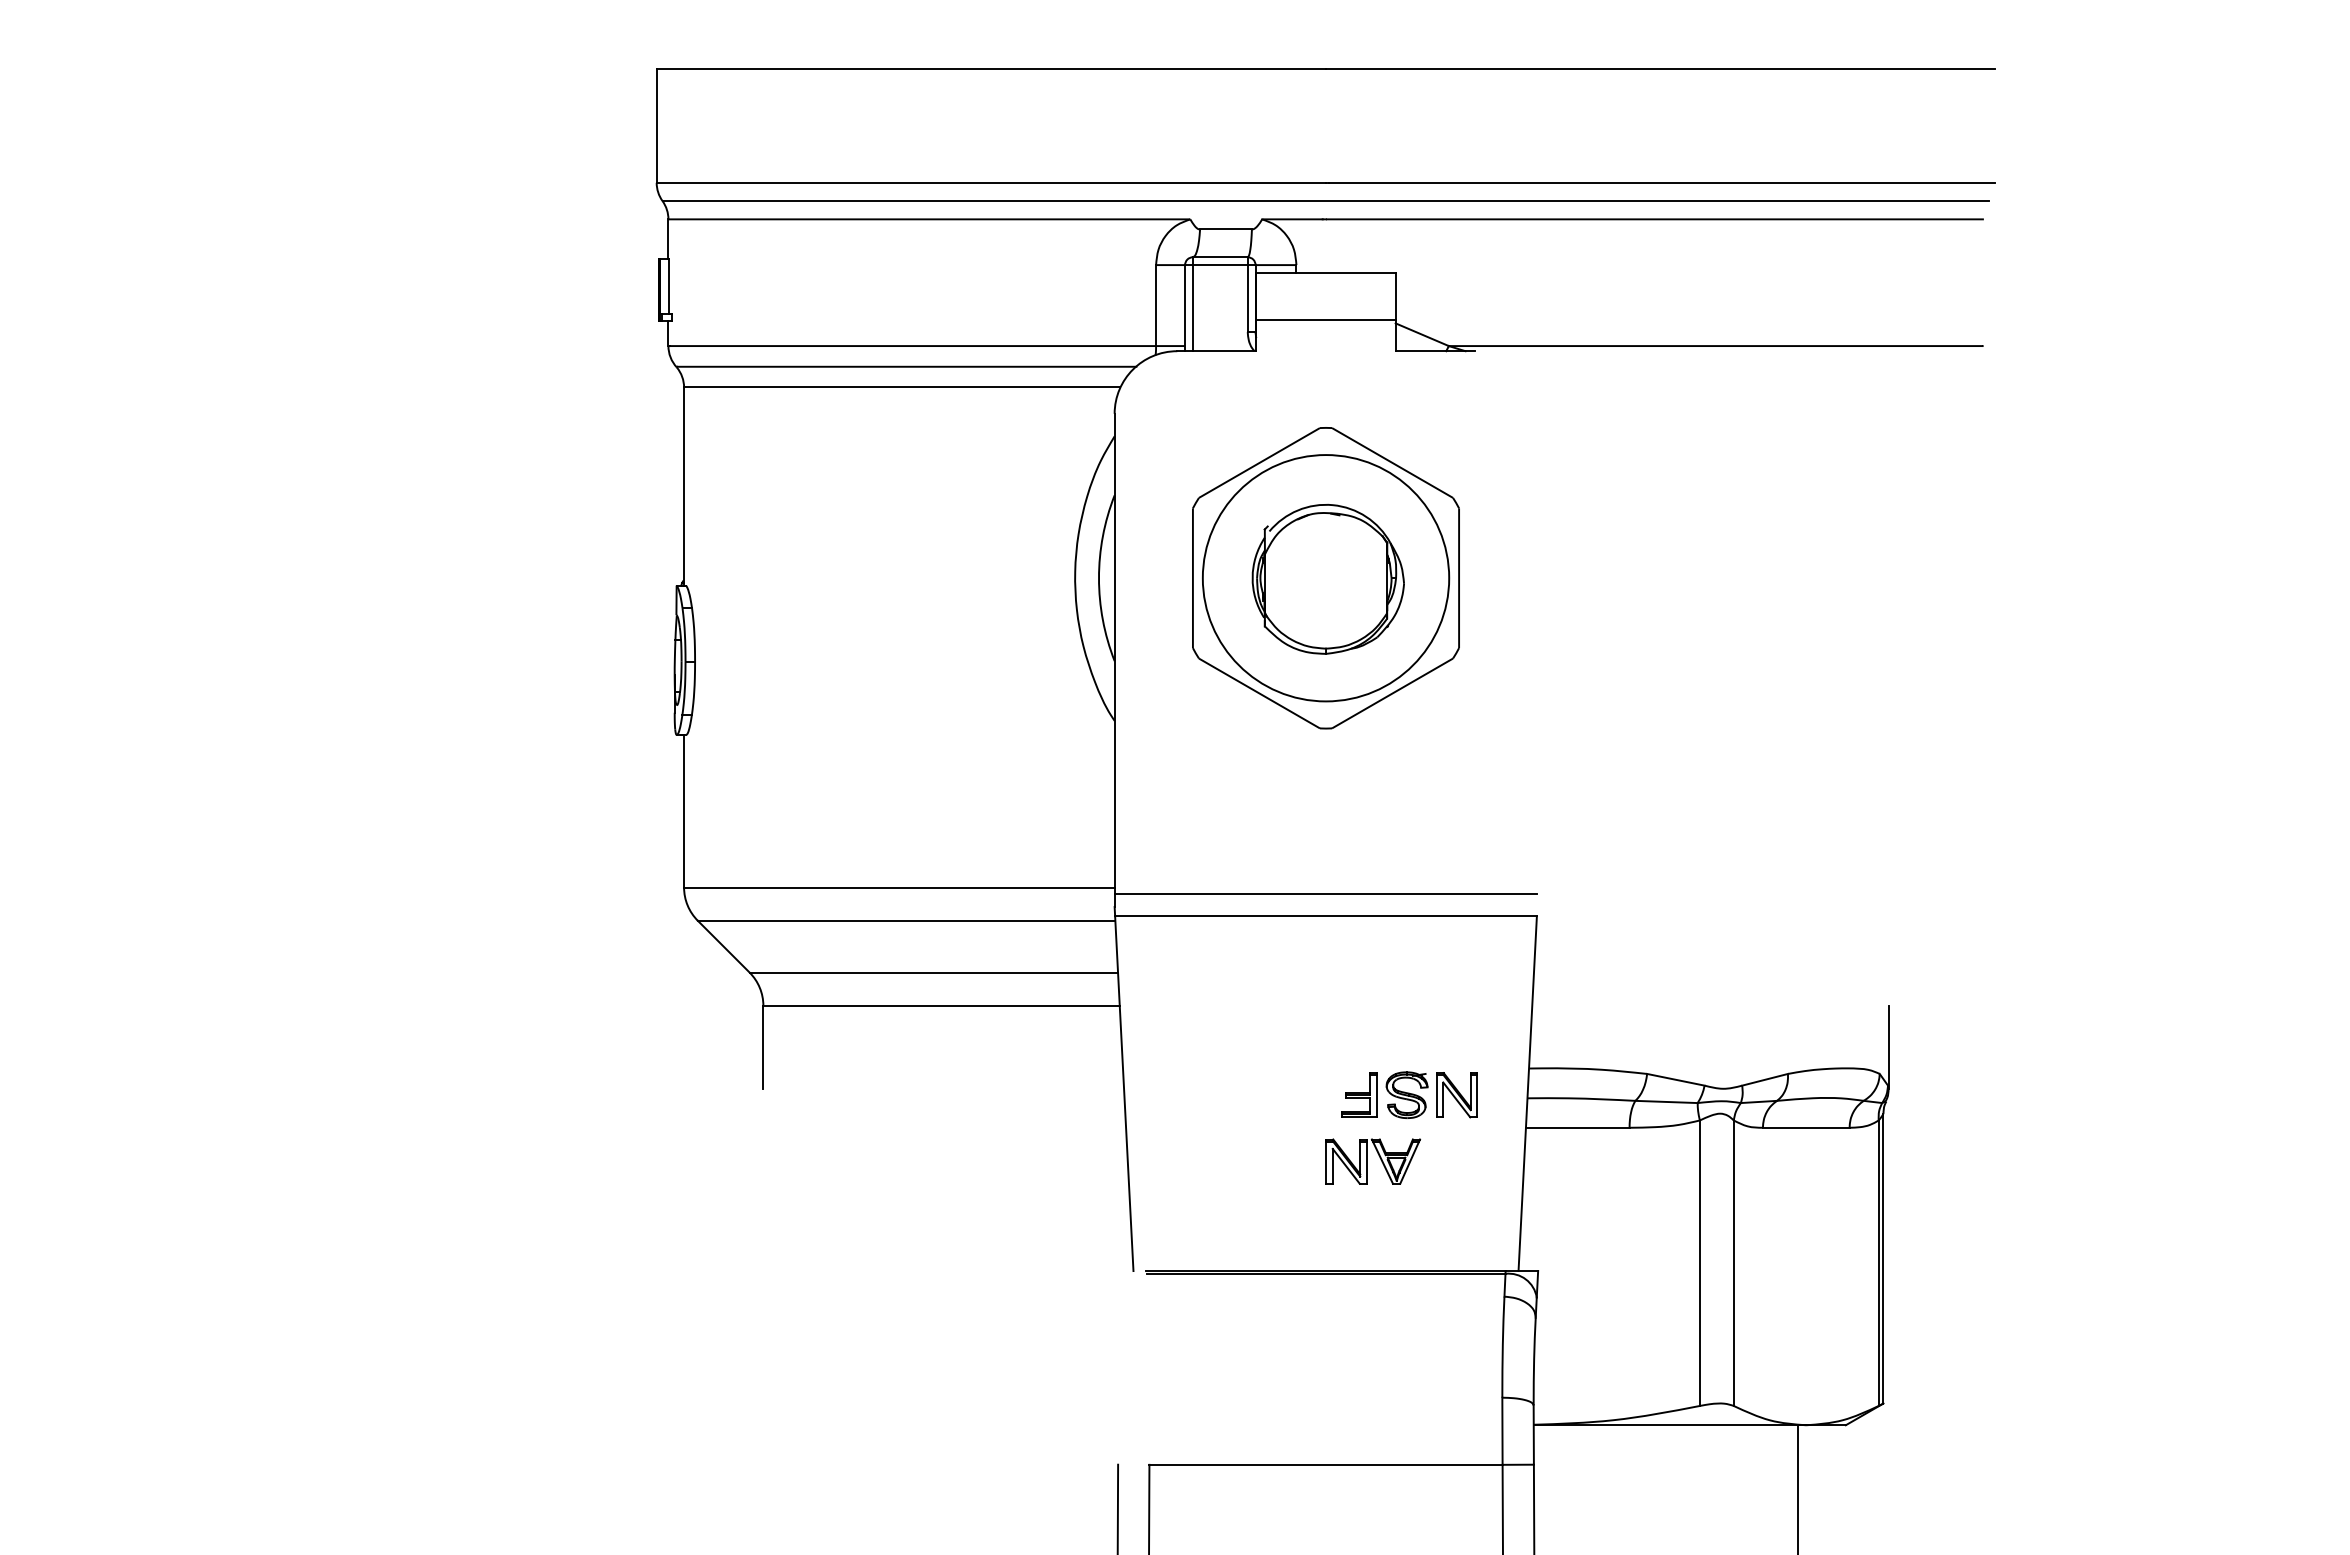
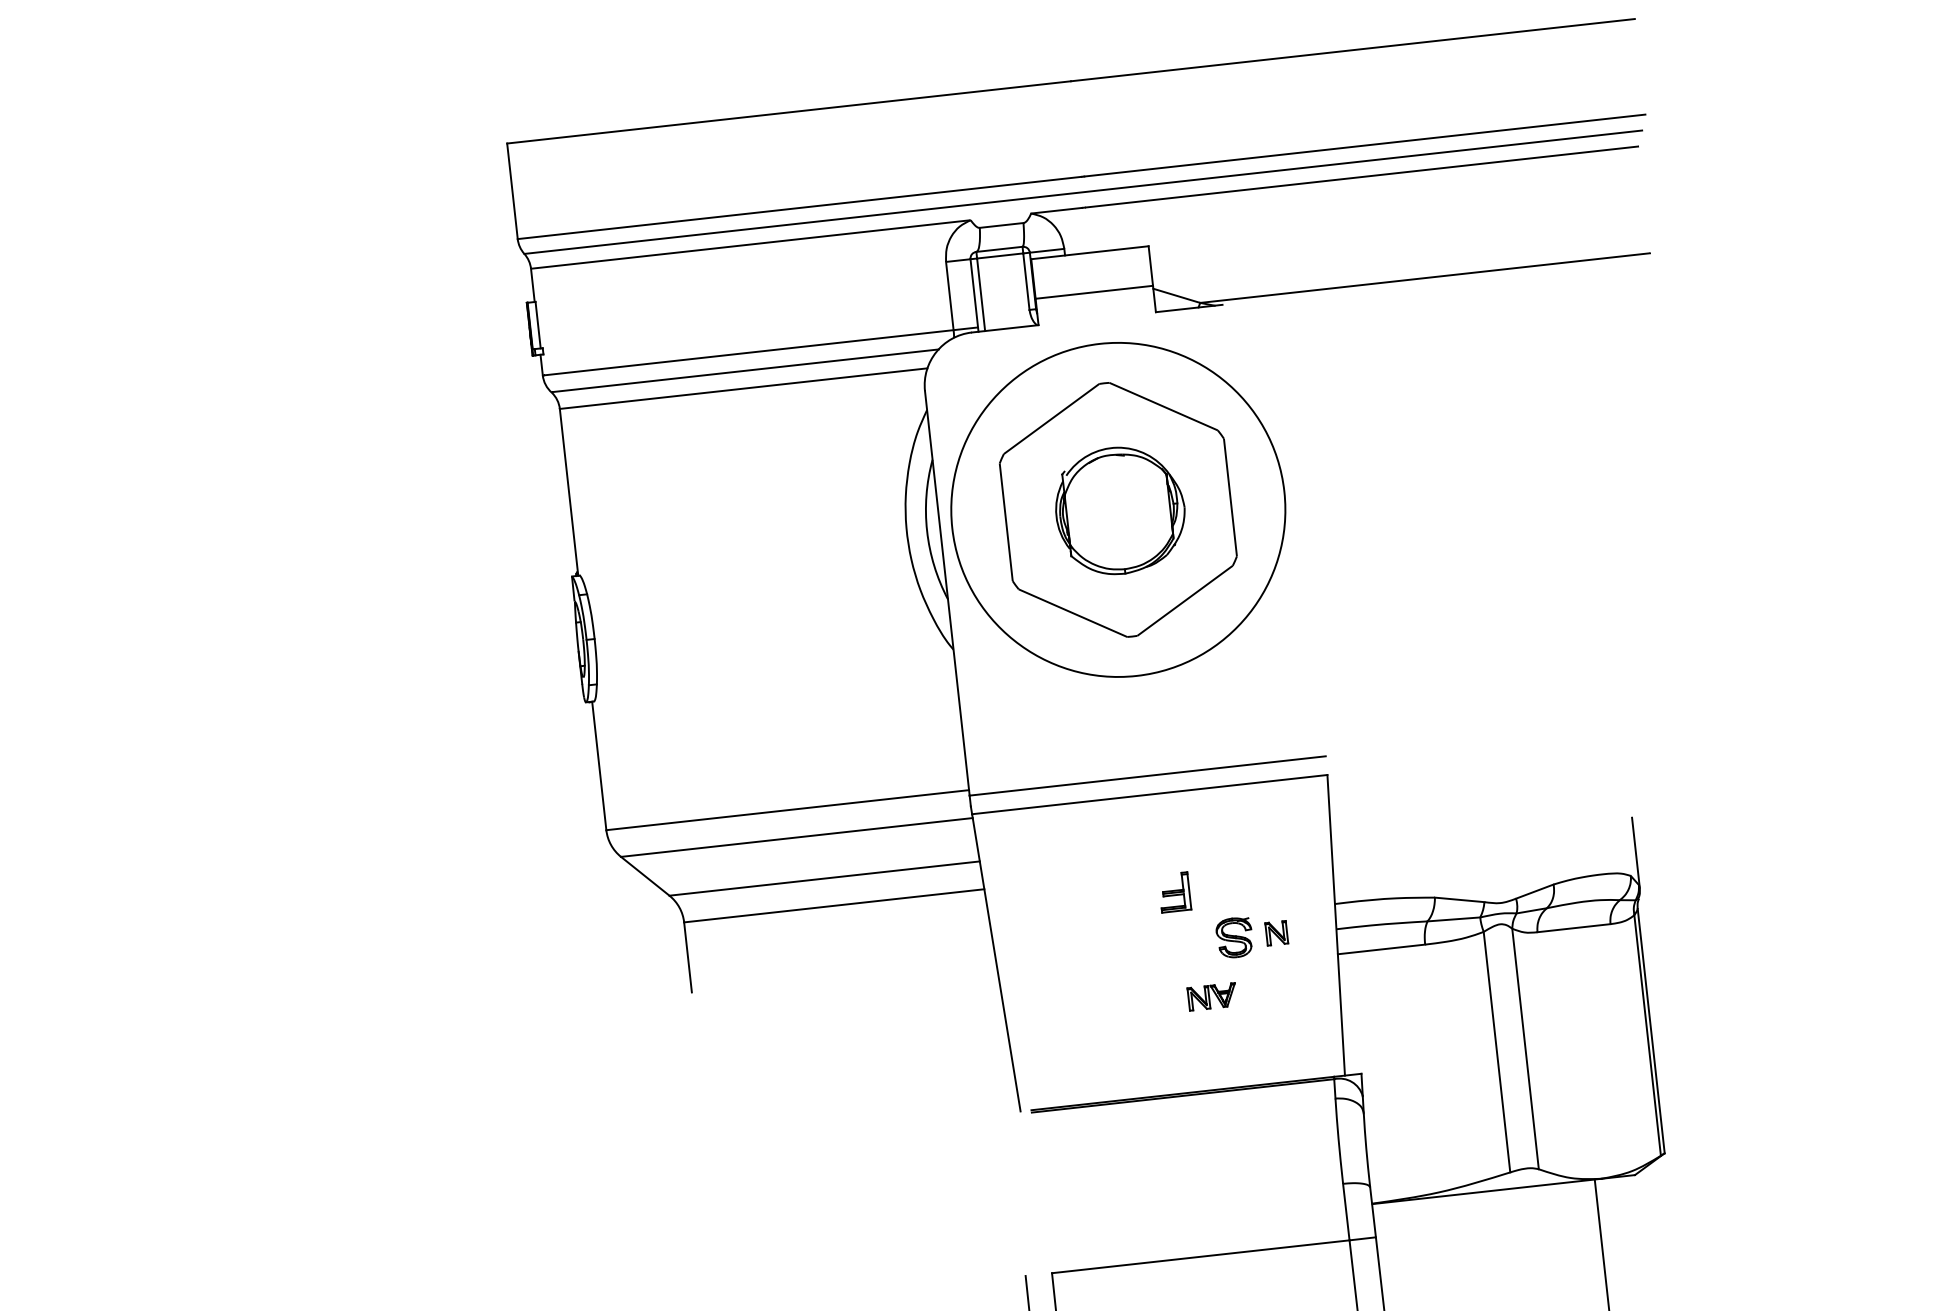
circle: (1325, 578) -> (1117, 510), size x1.6
part: (1359, 1094) -> (1174, 891), moved
part: (1456, 1095) -> (1276, 933), size x0.6
part: (1373, 1161) -> (1212, 996), size x0.6

